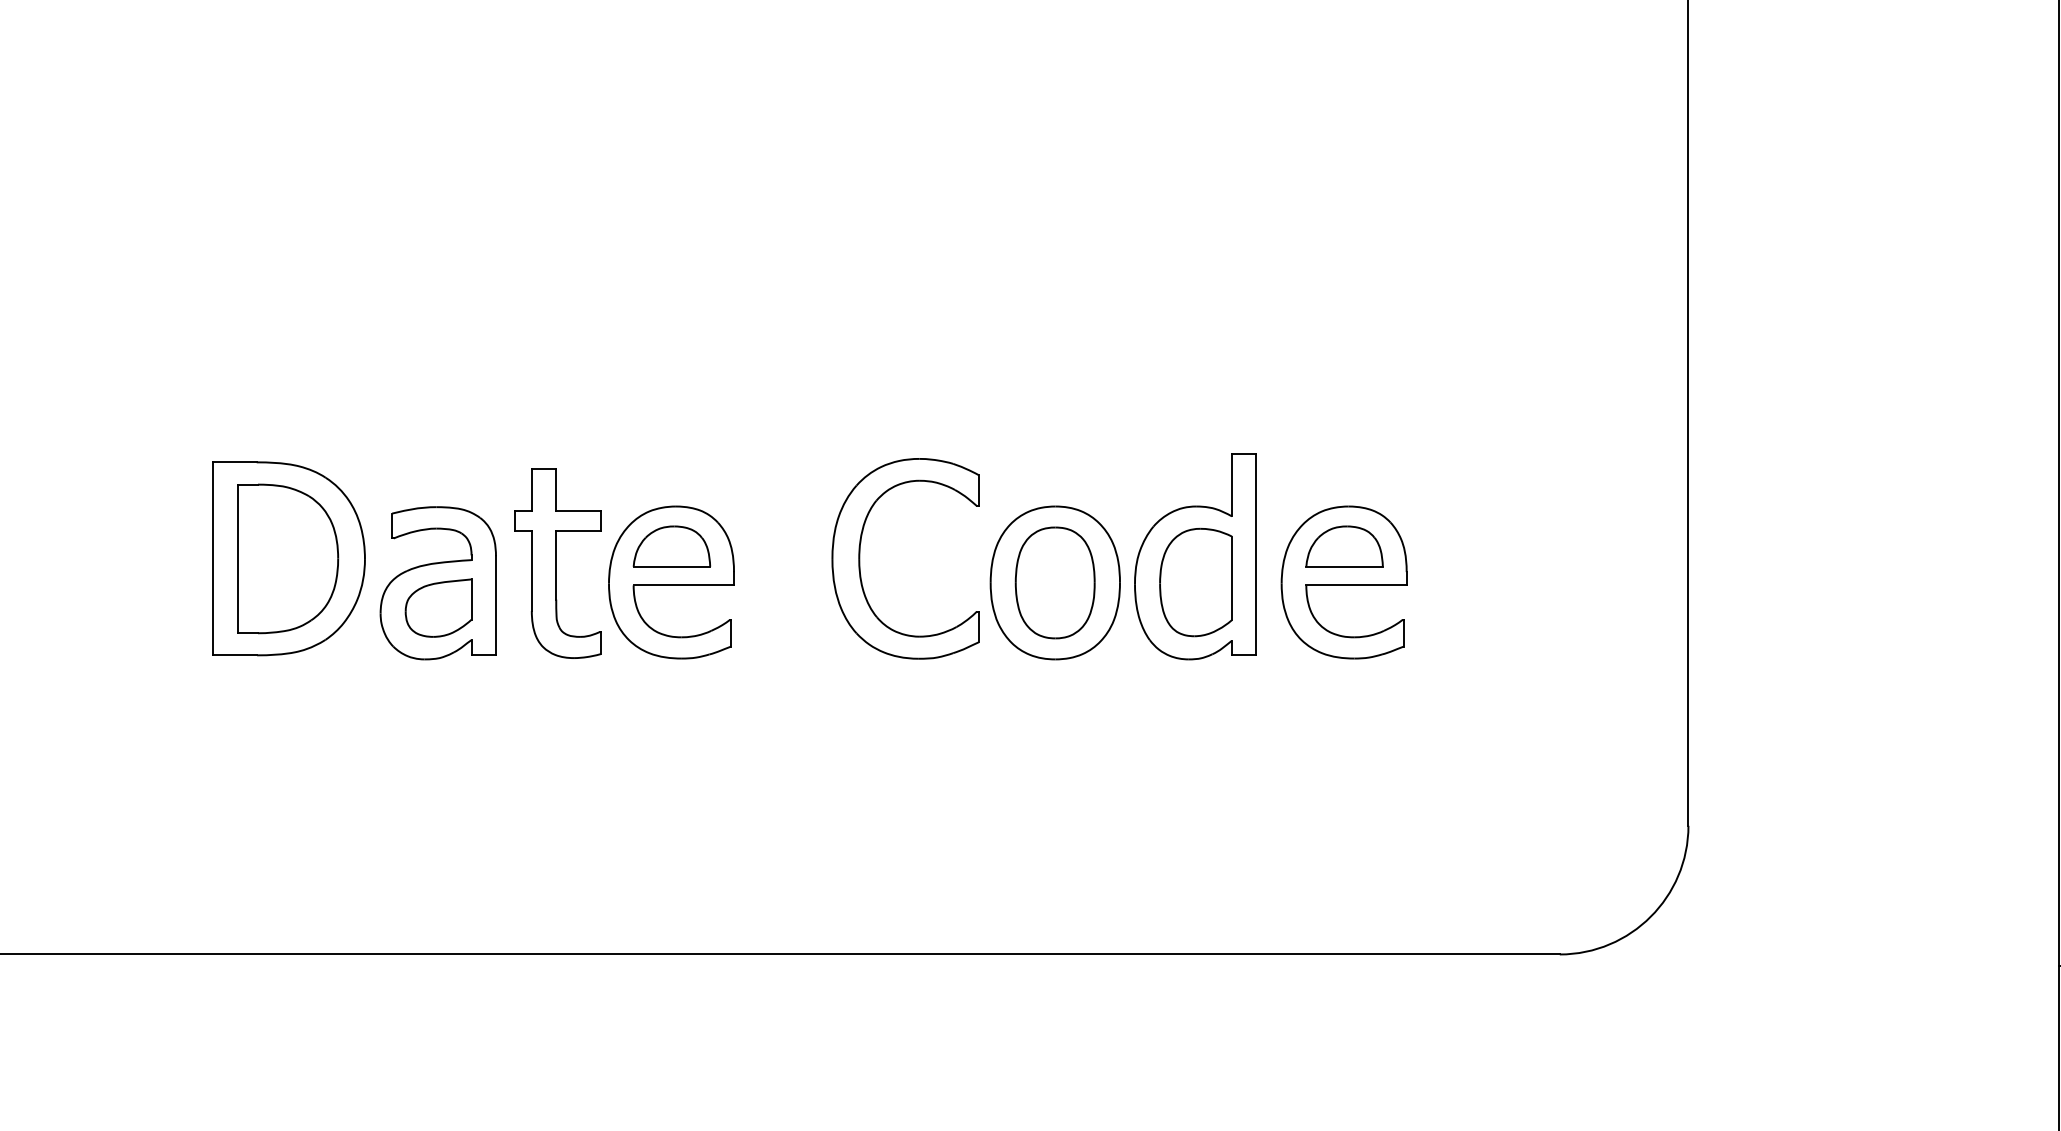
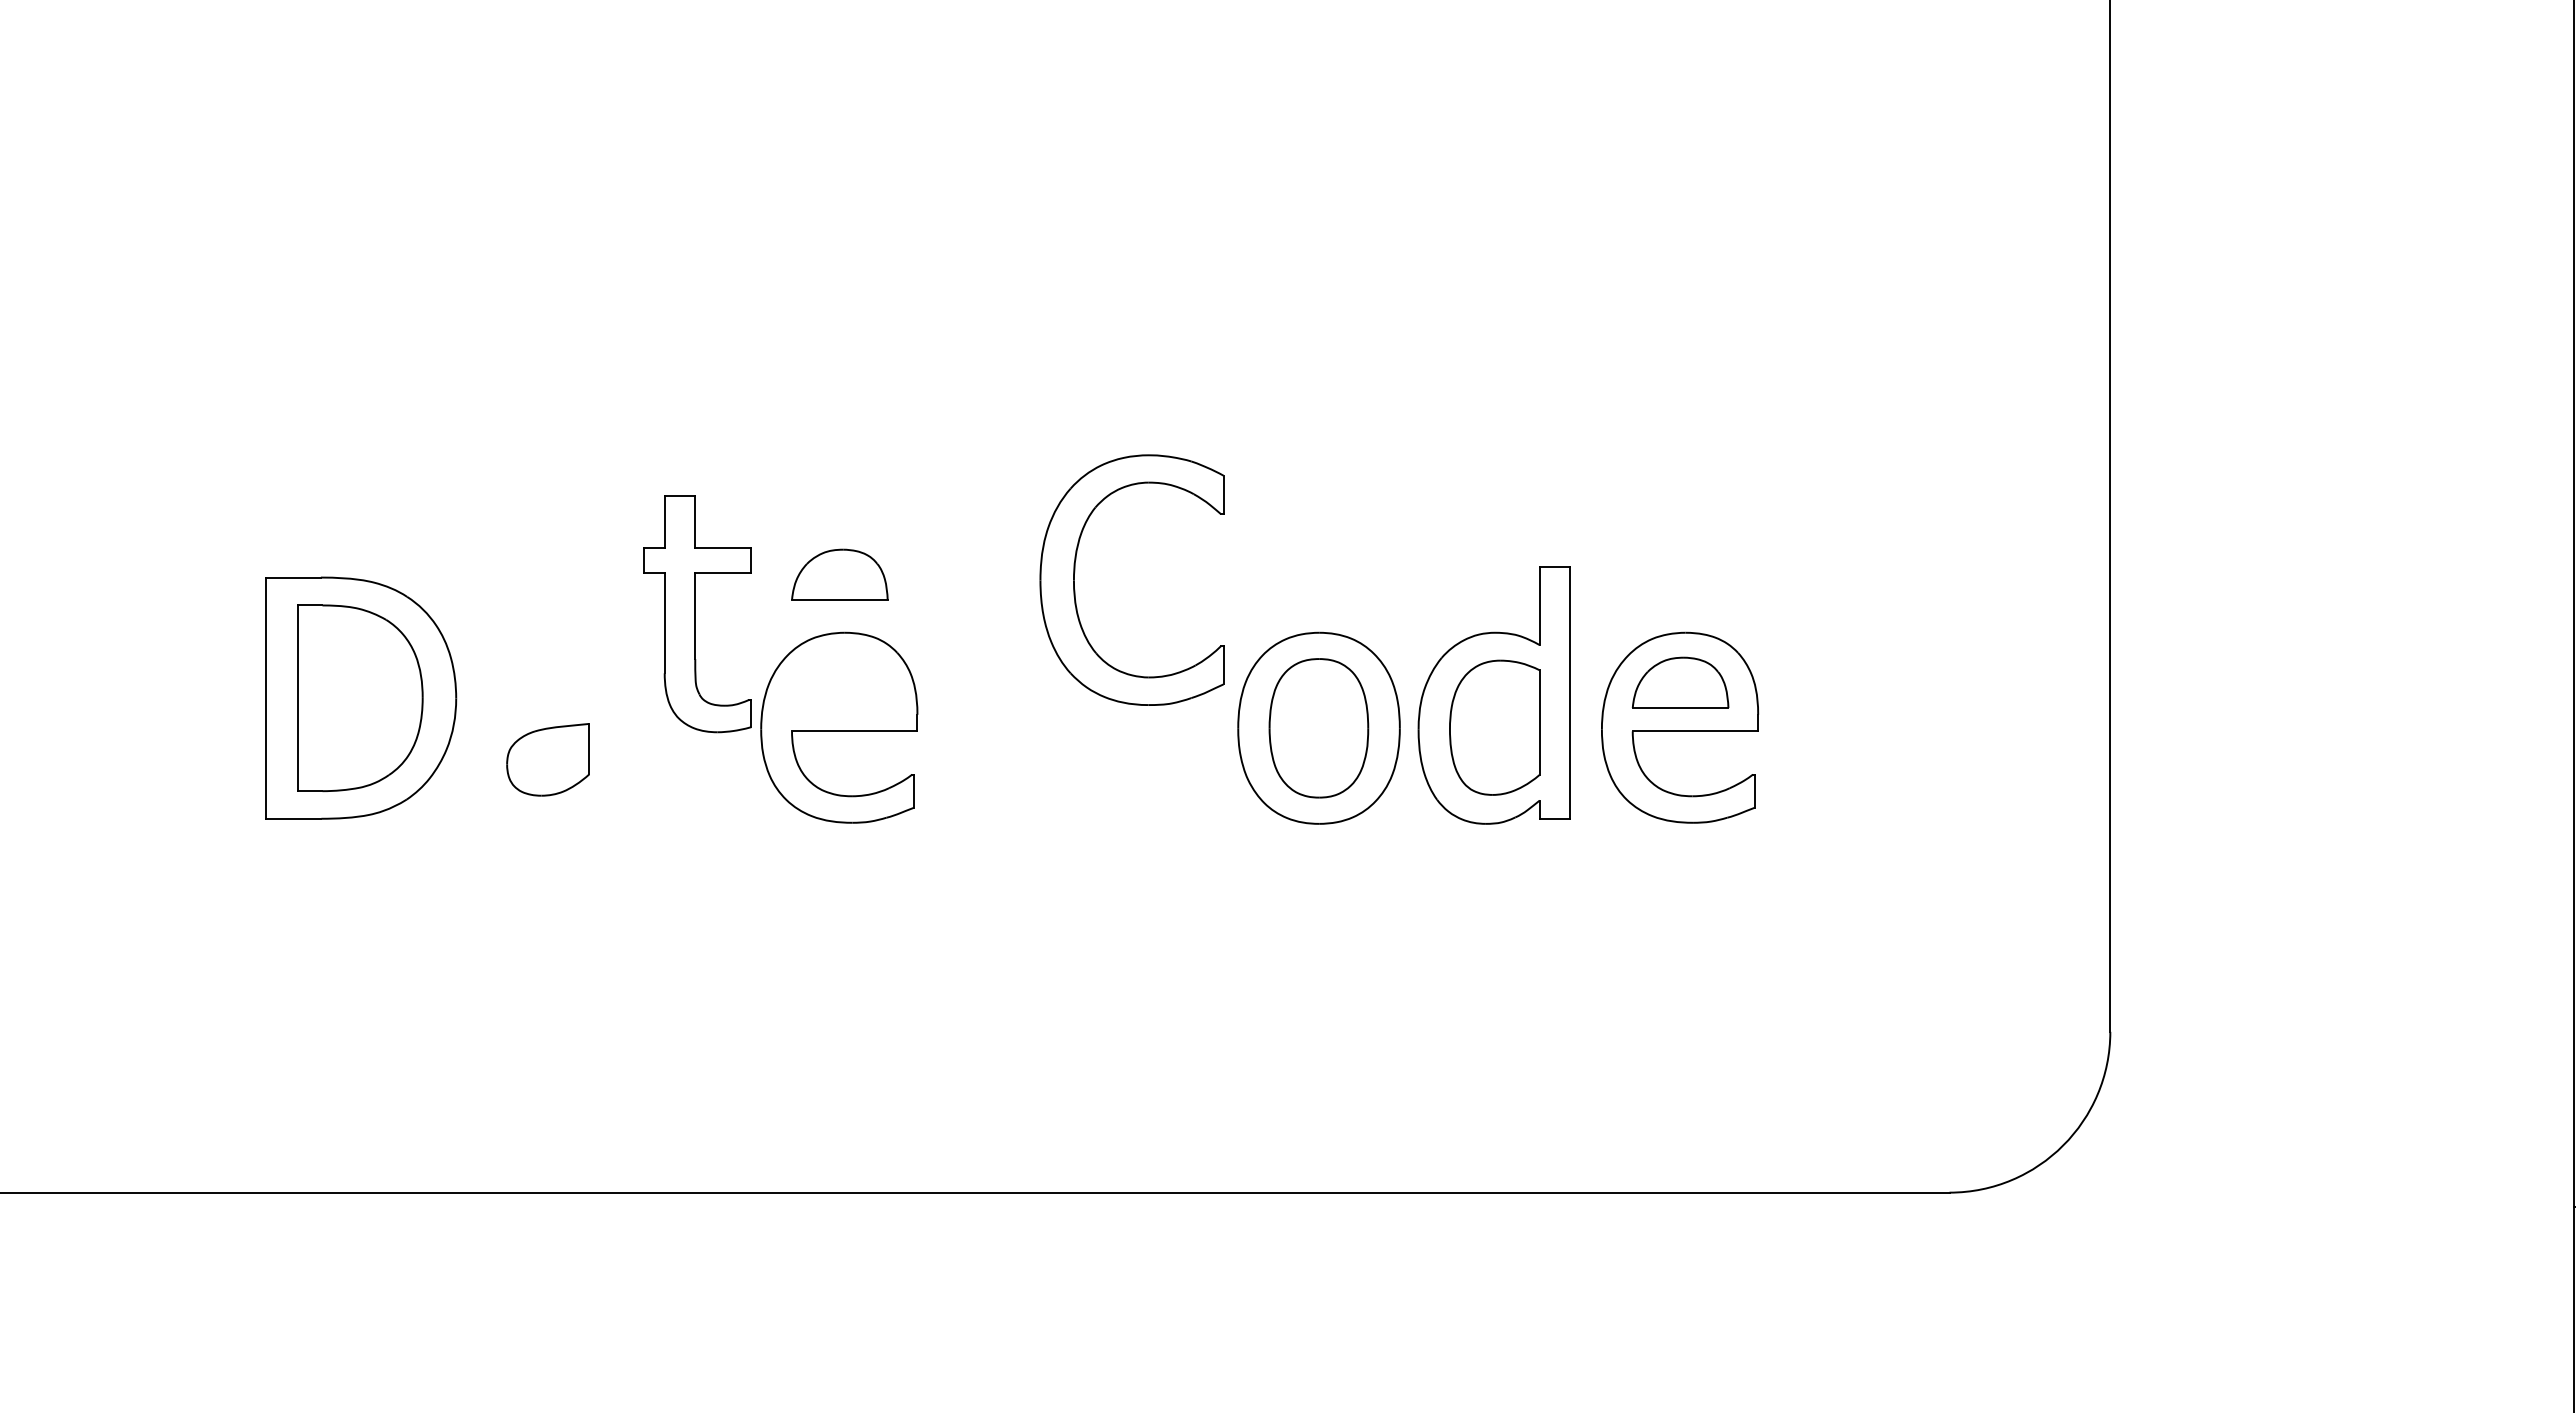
part: (671, 546) -> (839, 574), moved
part: (860, 552) -> (1075, 572), moved
part: (558, 563) -> (697, 614), moved
part: (438, 583) -> (547, 728), removed

